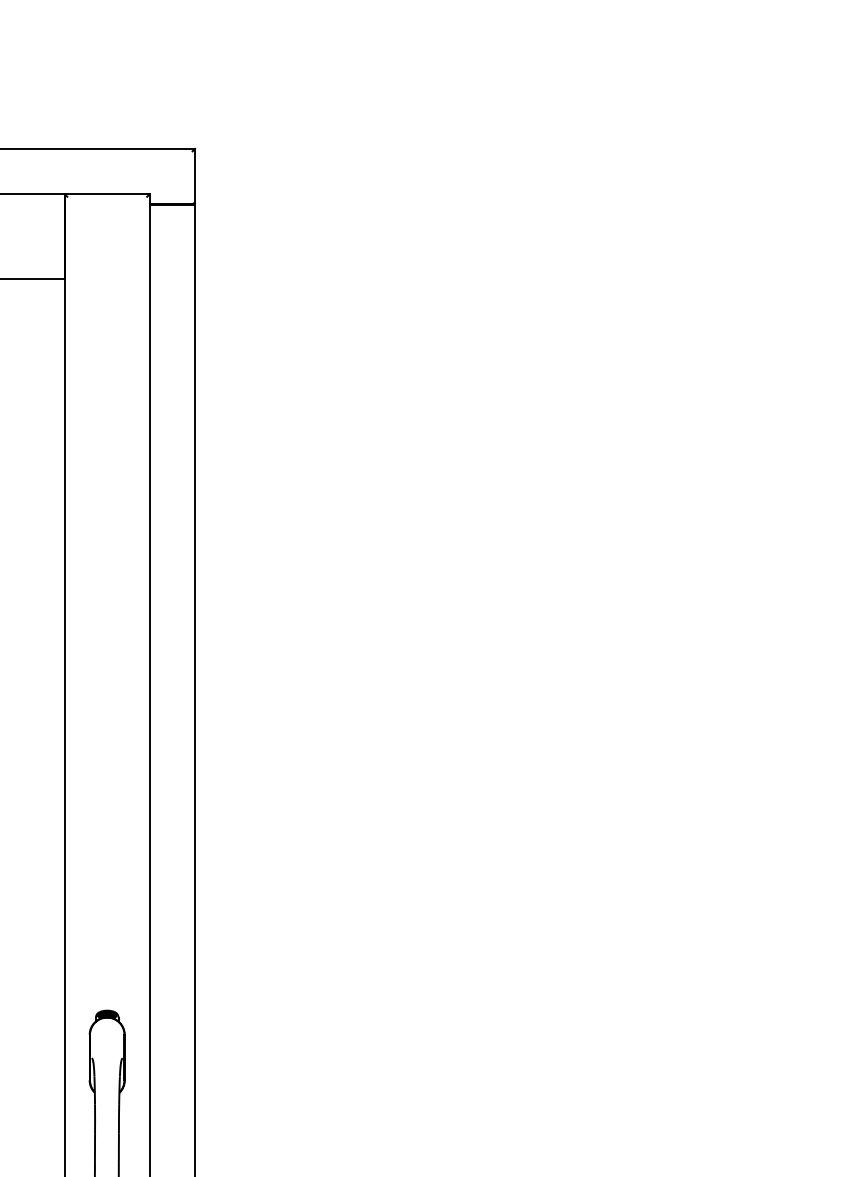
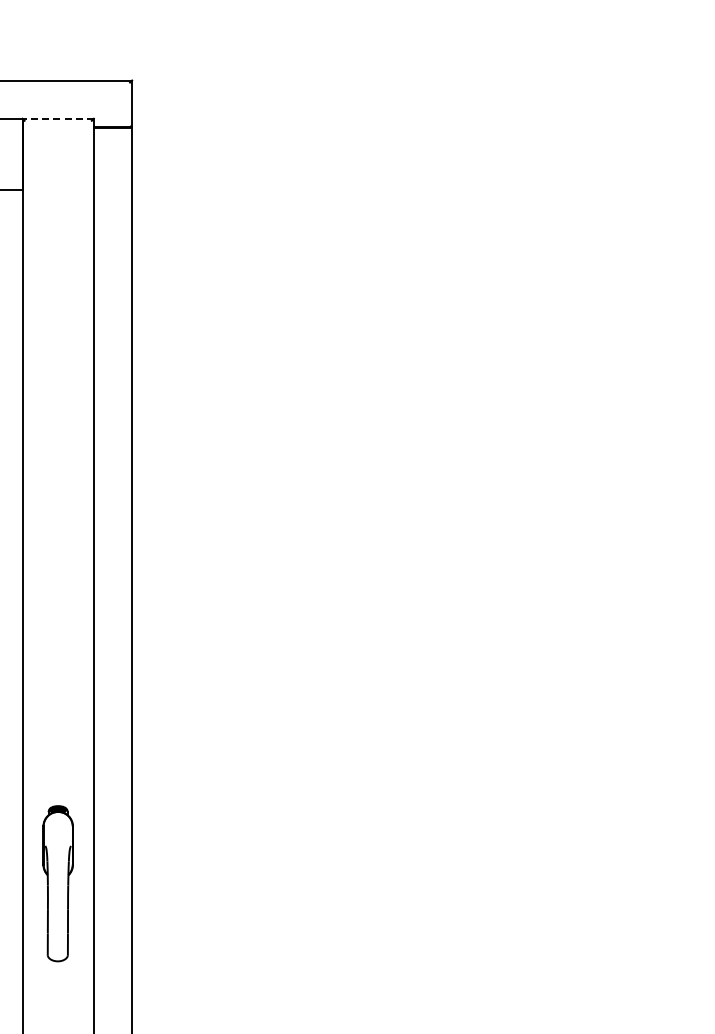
line: (107, 194) -> (58, 118), solid -> dashed

